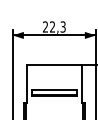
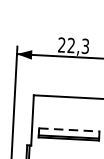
line: (54, 89) -> (69, 129), solid -> dashed

